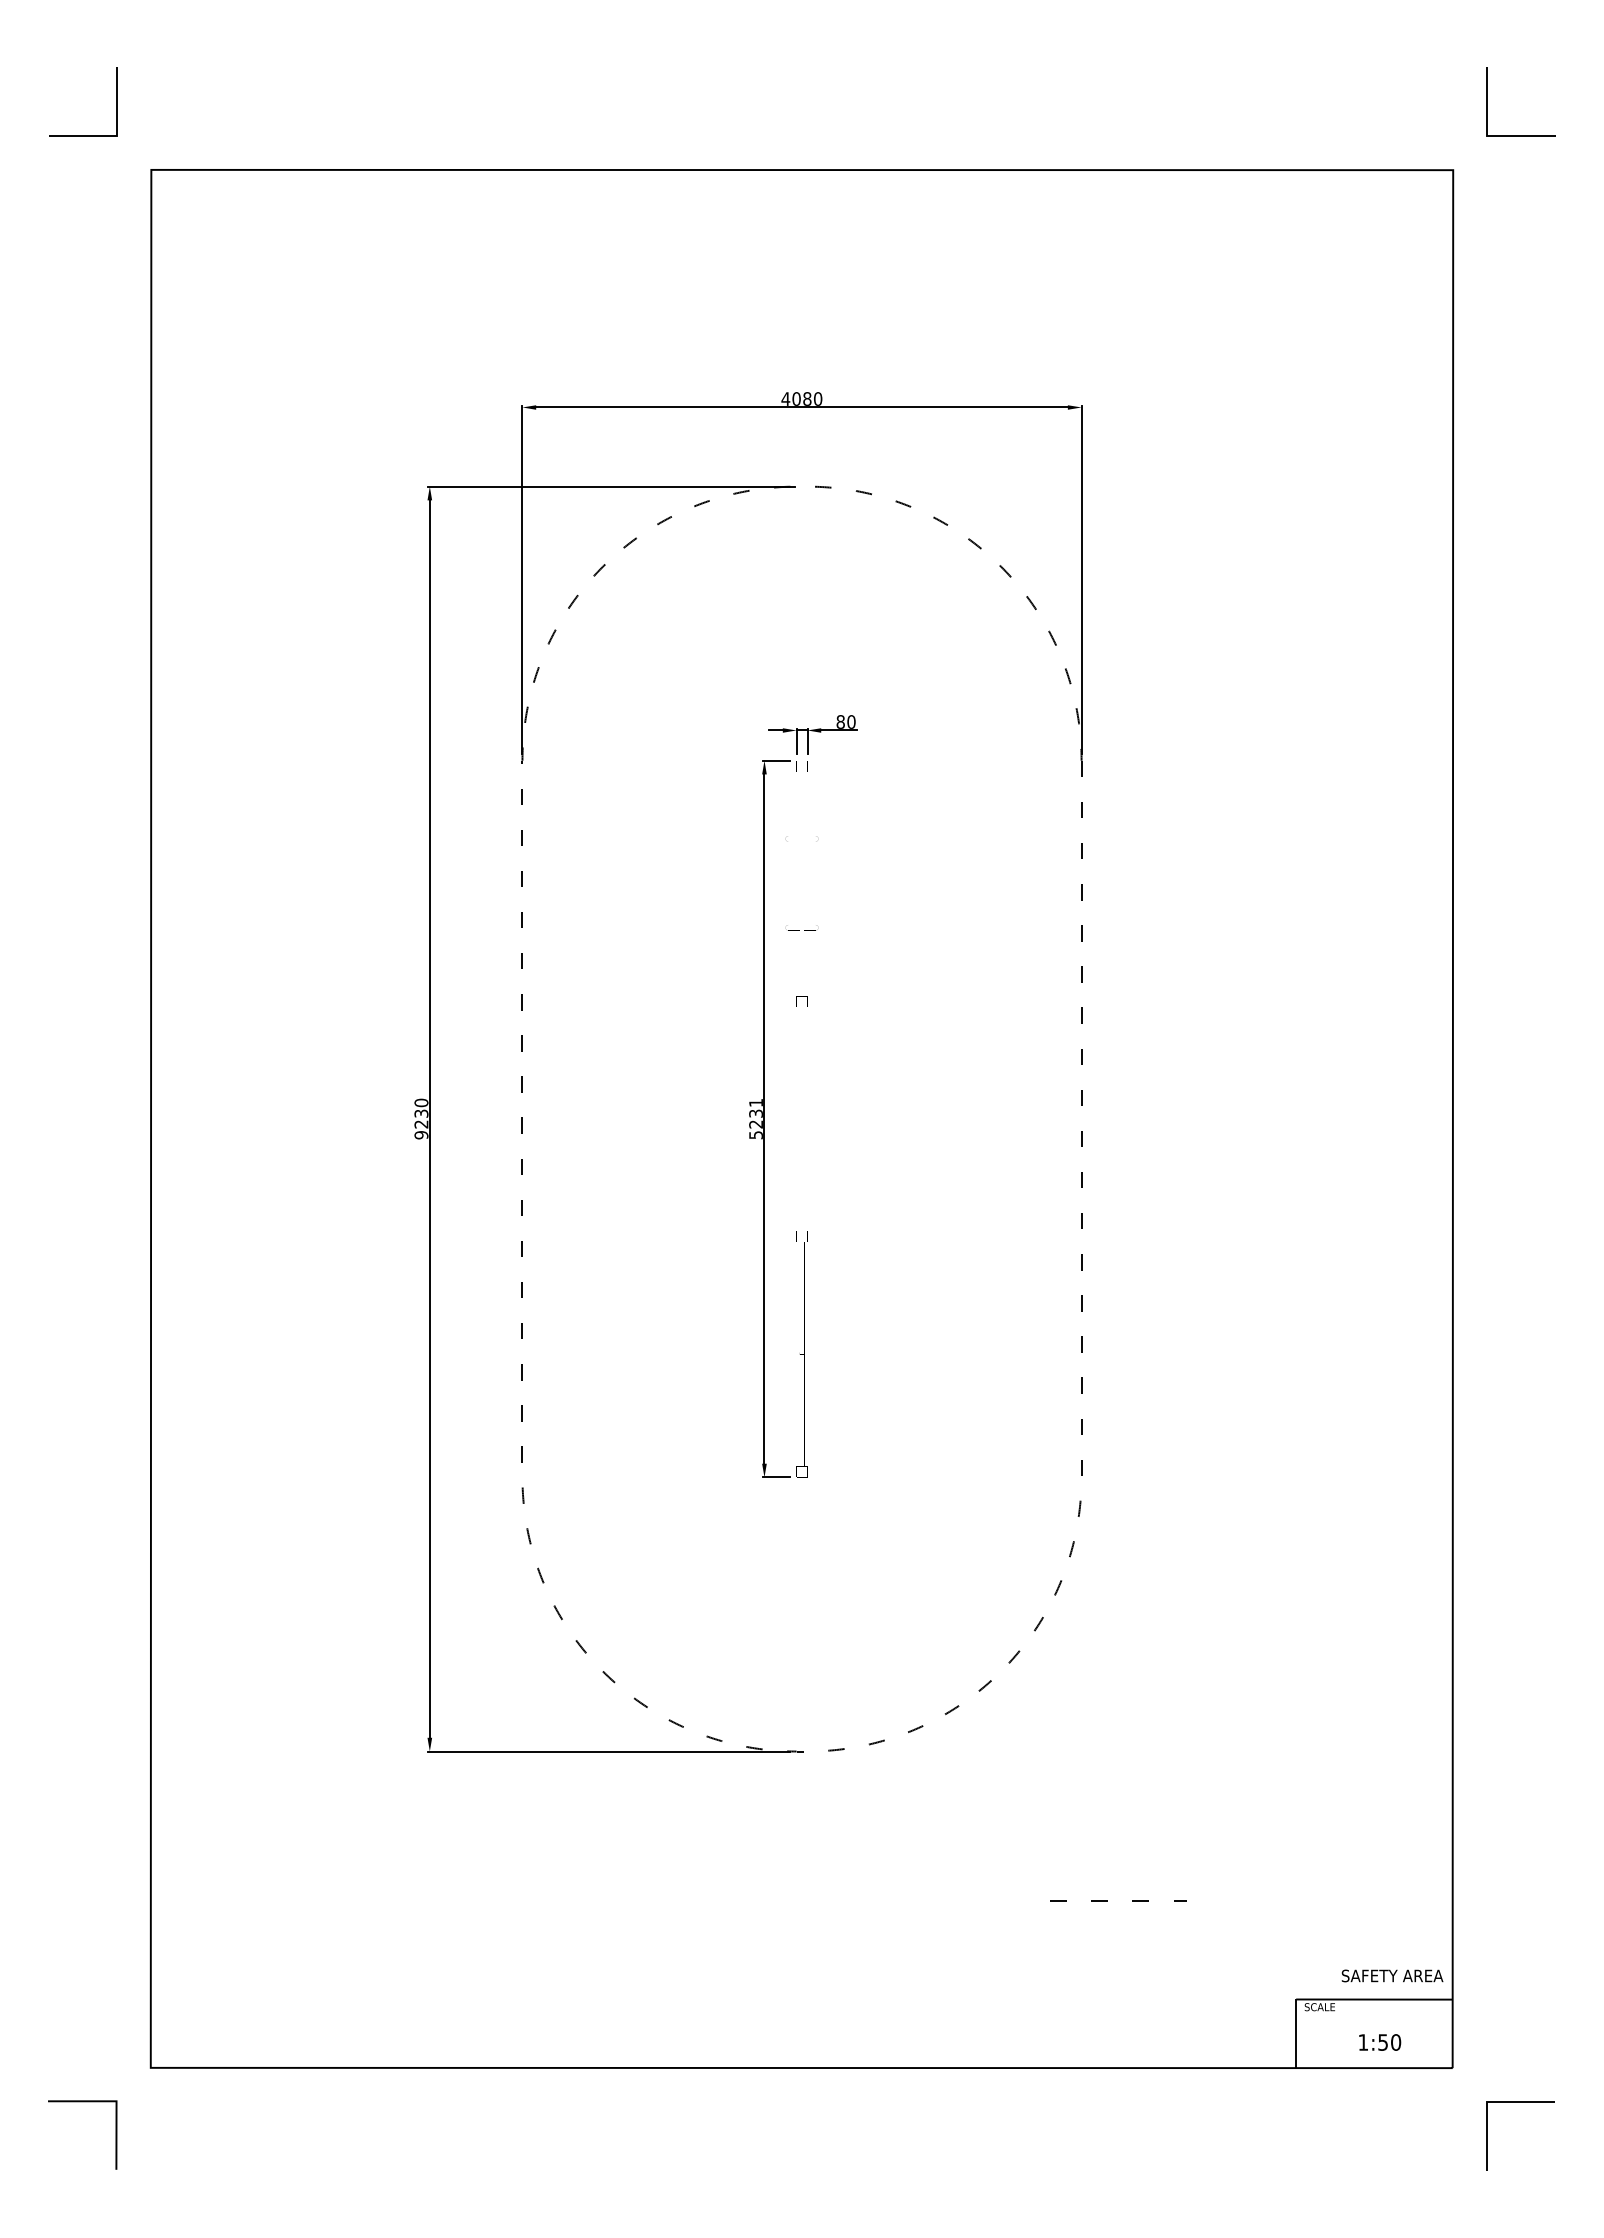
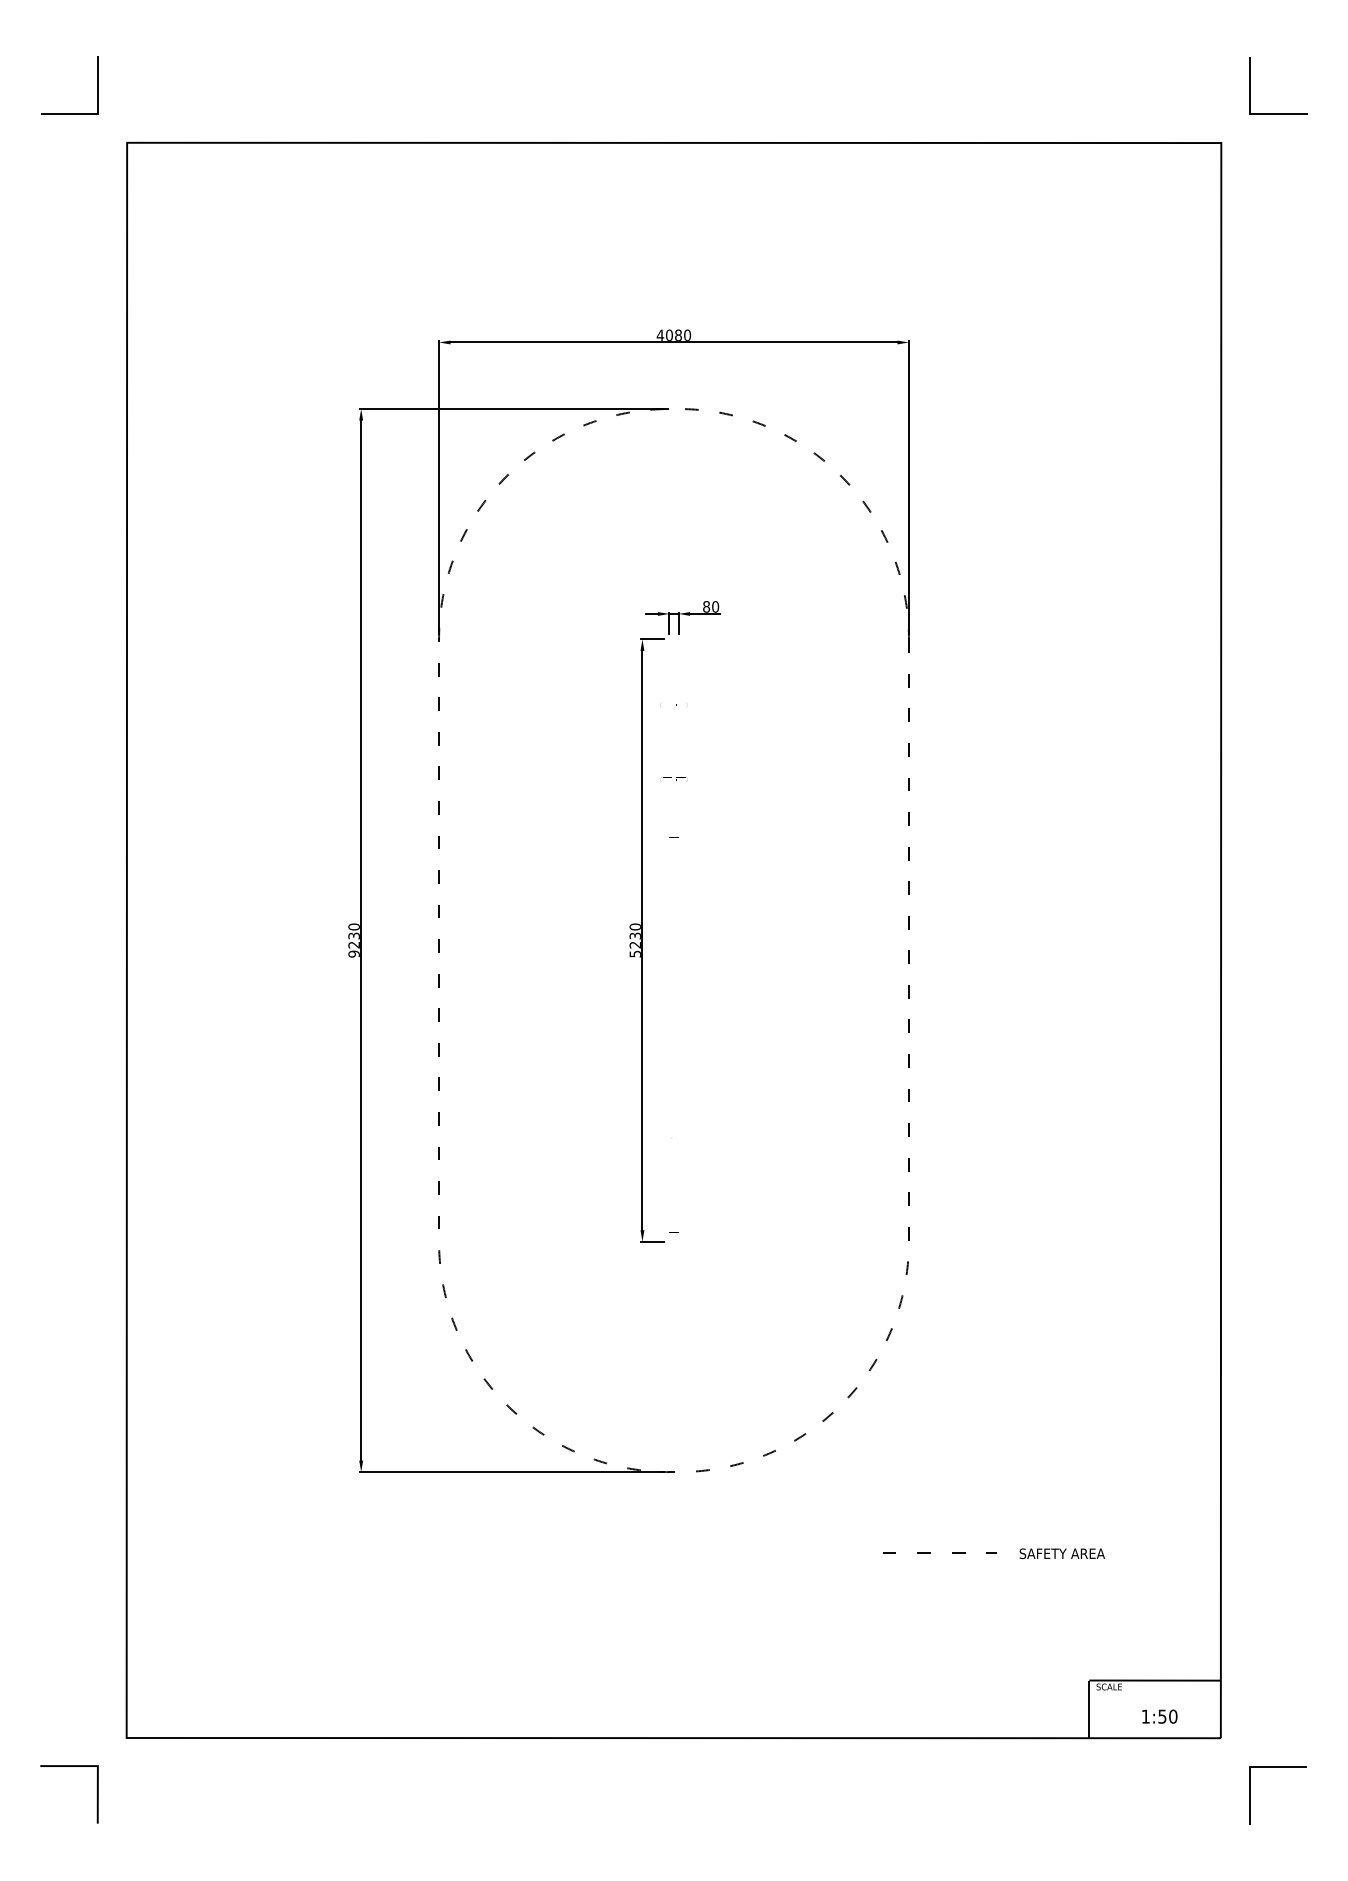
text: (755, 1102) -> (634, 926), 5231 -> 5230
line: (1107, 1900) -> (930, 1552), moved
text: (1391, 1975) -> (1061, 1553), moved

